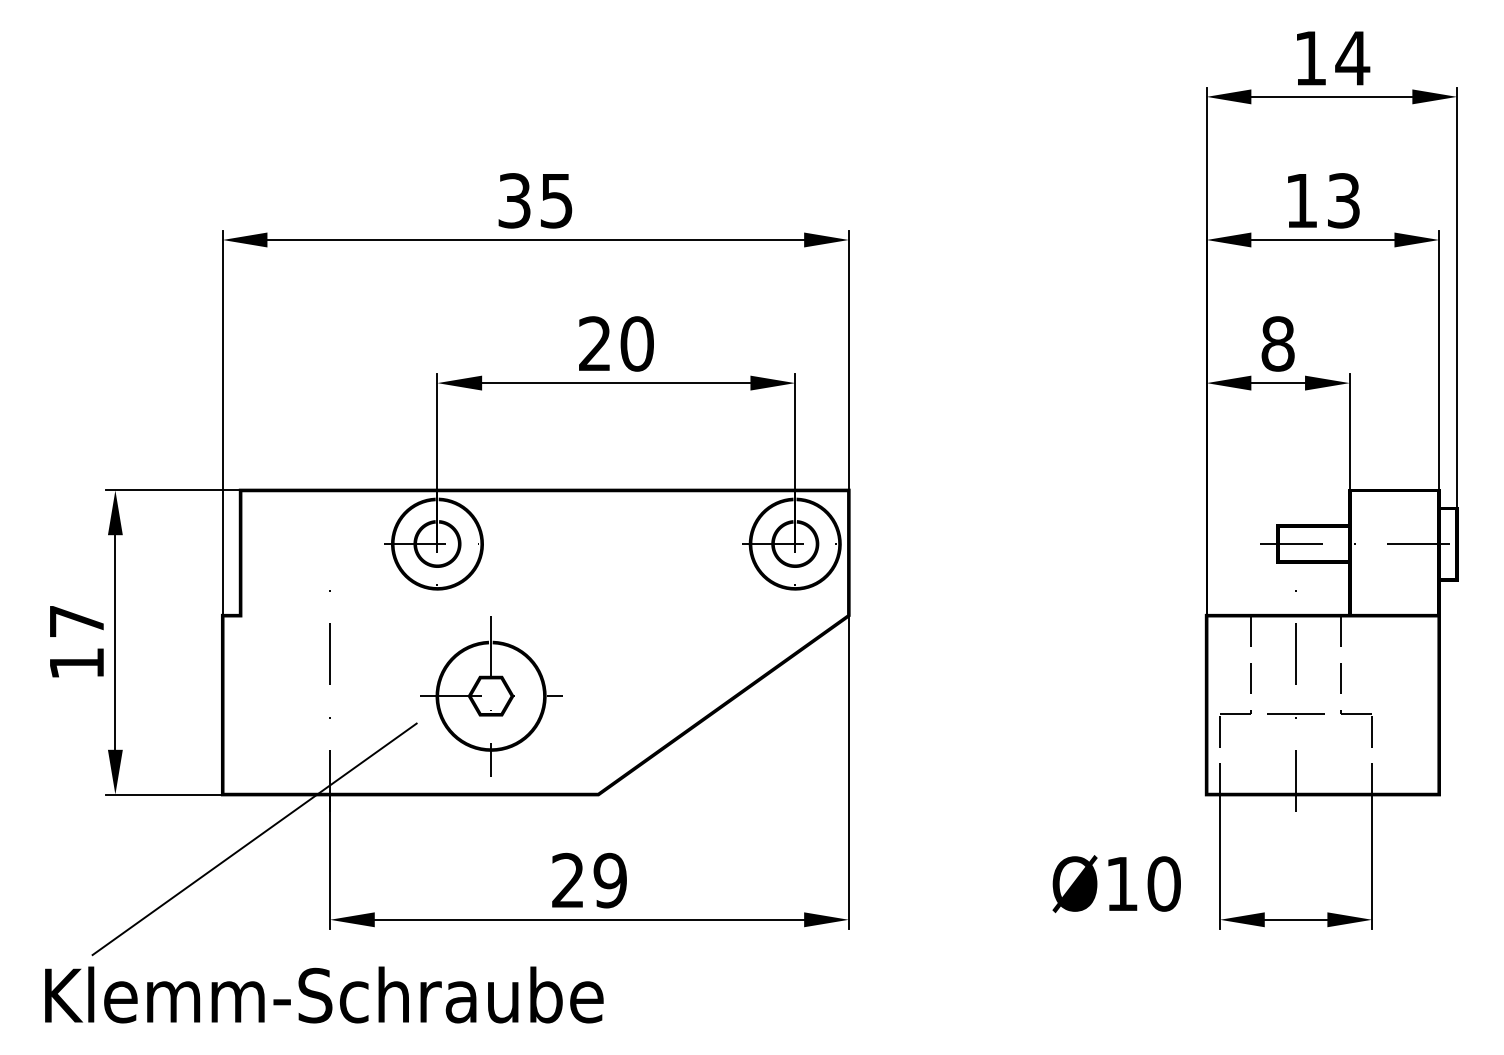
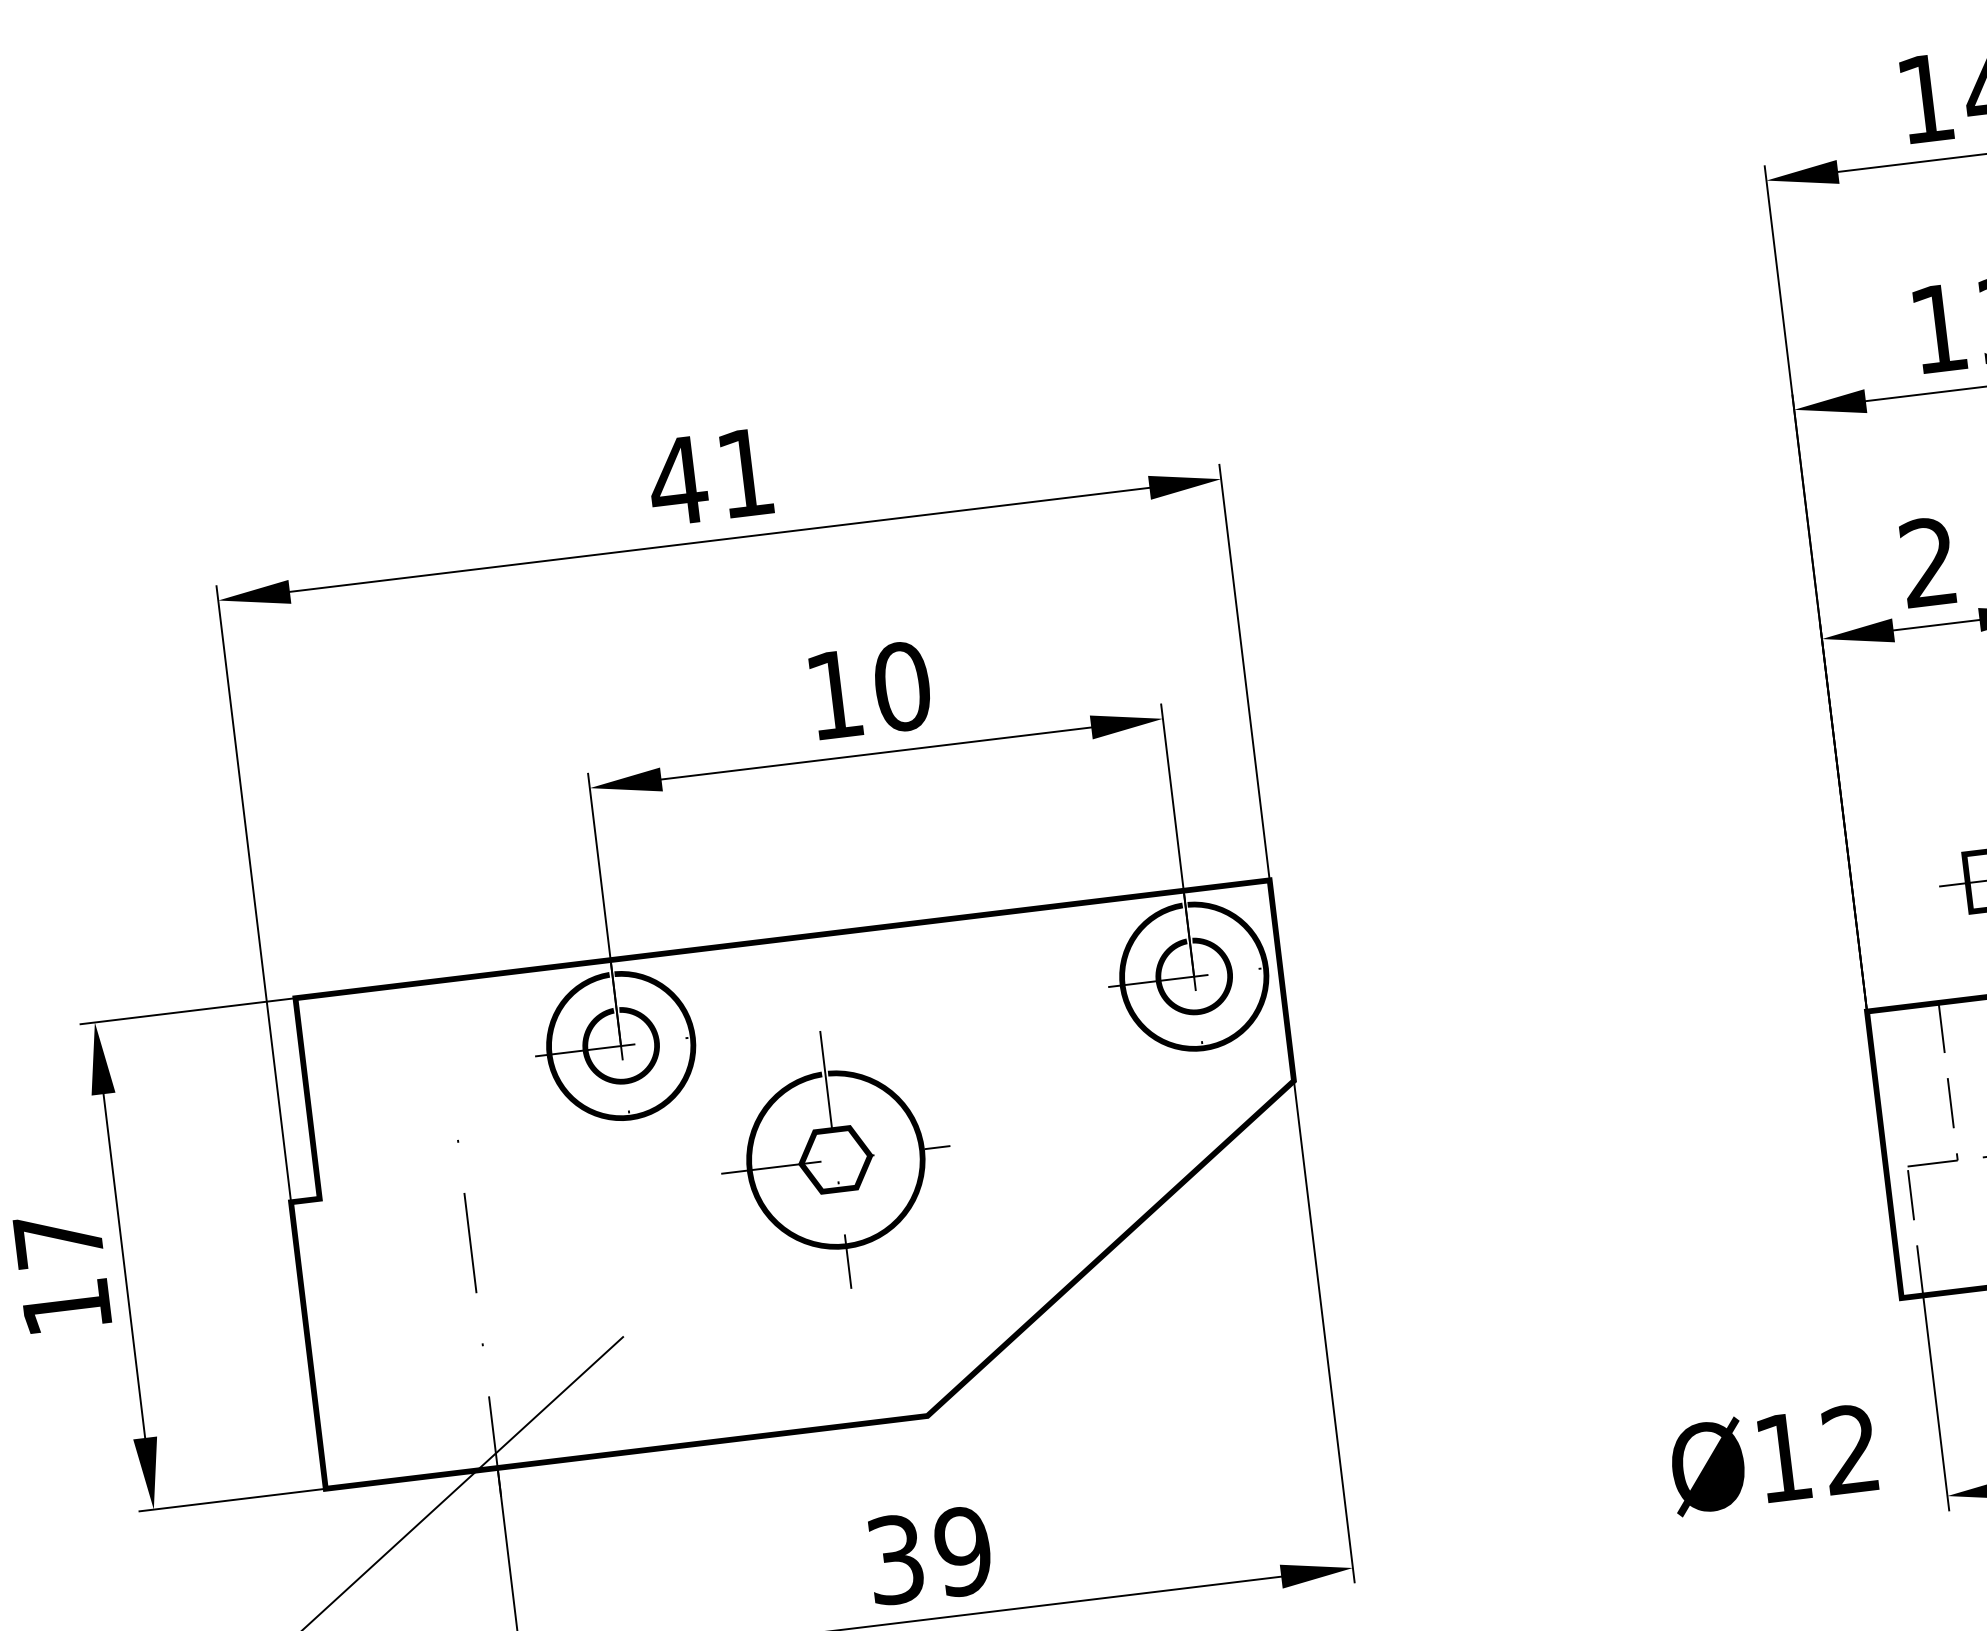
text: (534, 200) -> (709, 476), 35 -> 41
text: (594, 343) -> (833, 694), 20 -> 10
text: (1277, 343) -> (1927, 561), 8 -> 2
part: (491, 696) -> (836, 1160), moved
text: (568, 880) -> (896, 1559), 29 -> 39
text: (1163, 883) -> (1849, 1448), Ø10 -> Ø12

